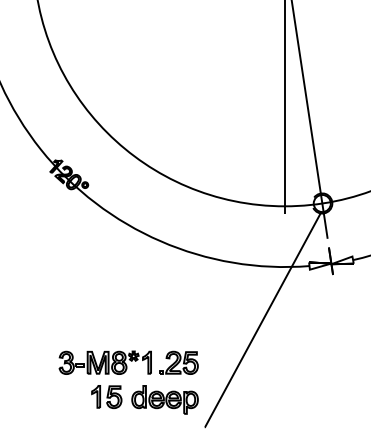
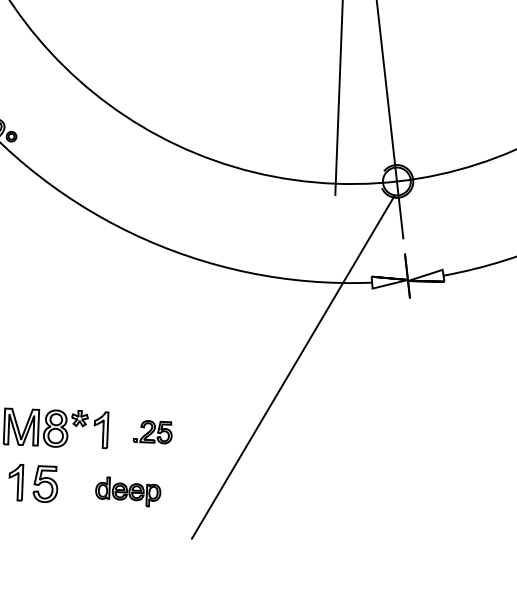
part: (178, 362) -> (152, 431), size x0.6
part: (164, 399) -> (127, 491), size x0.6

